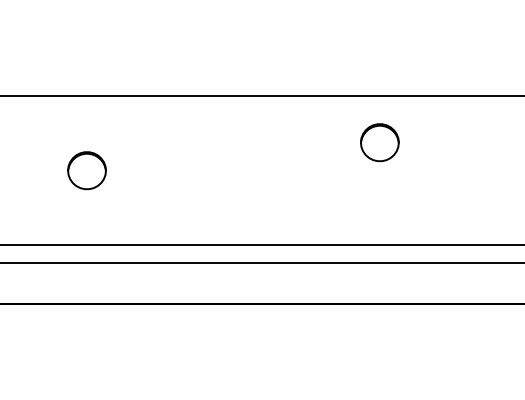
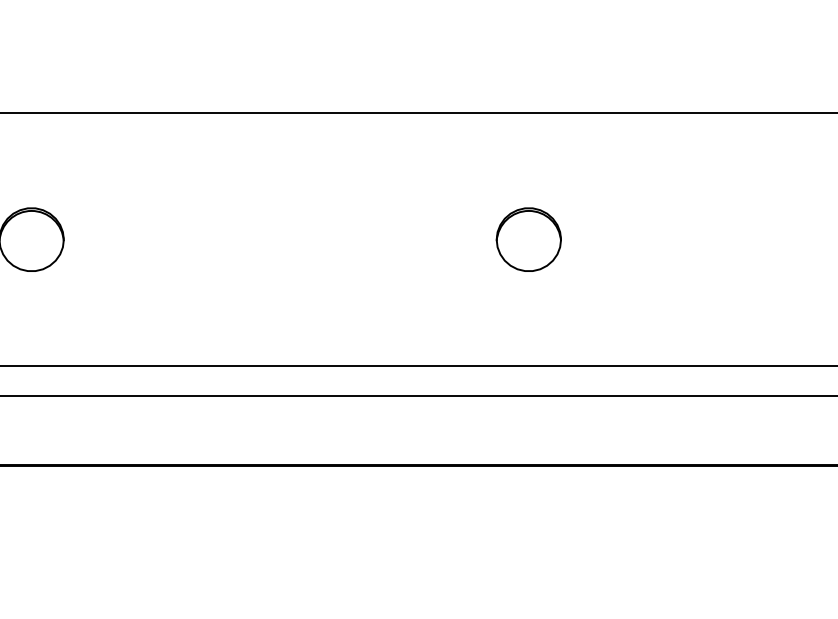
part: (379, 142) -> (528, 239), moved

